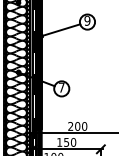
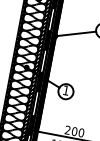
text: (61, 87) -> (65, 90), 7 -> 1

